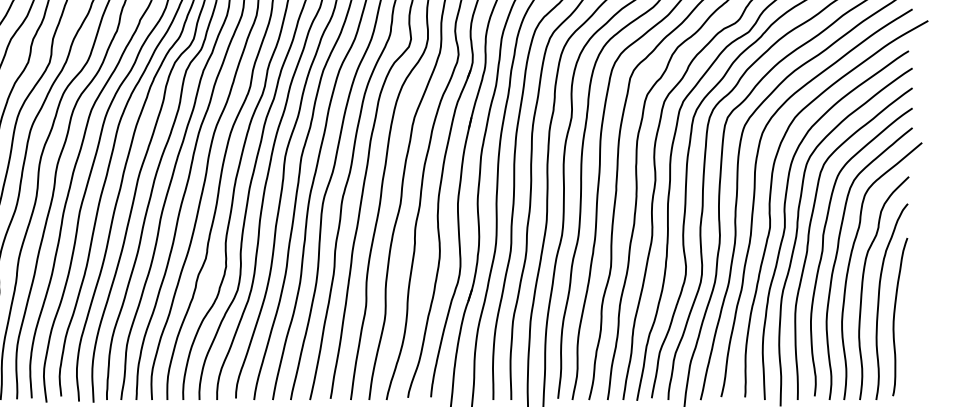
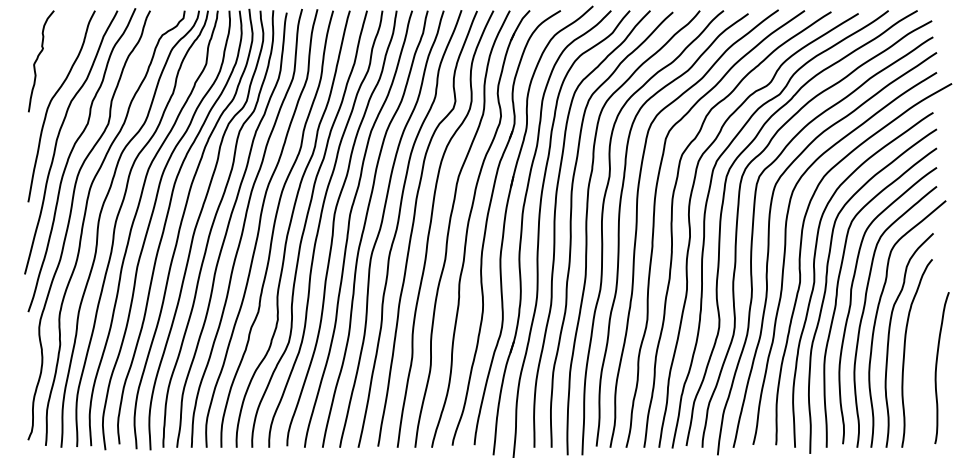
curve: (895, 315) -> (937, 366), moved

